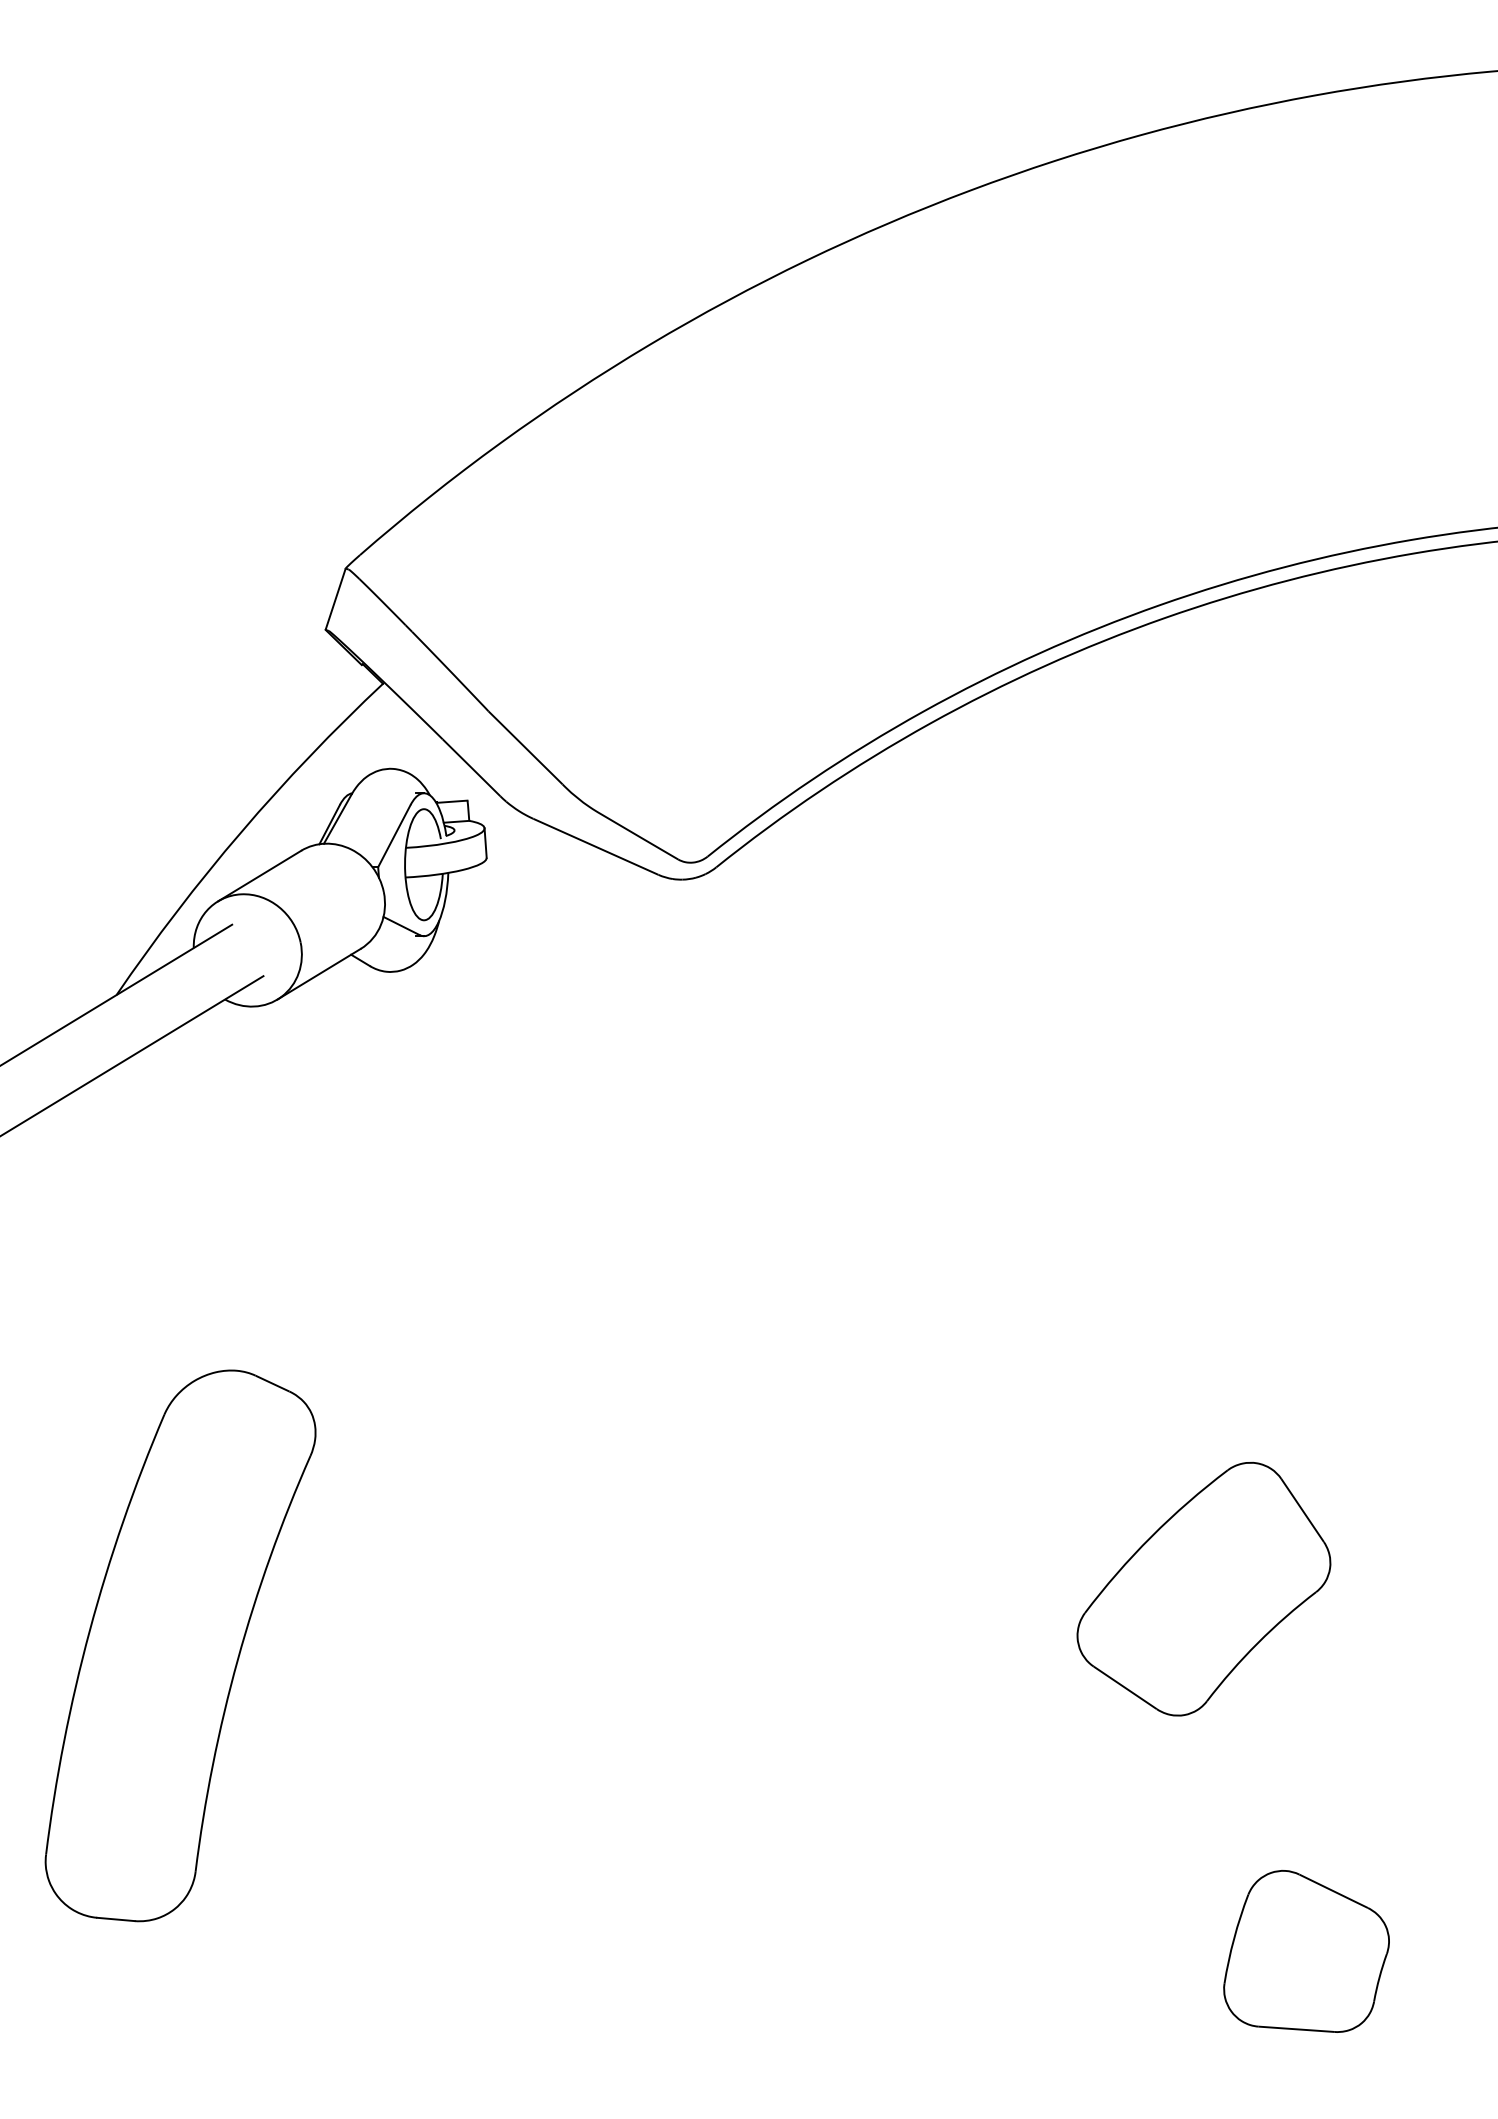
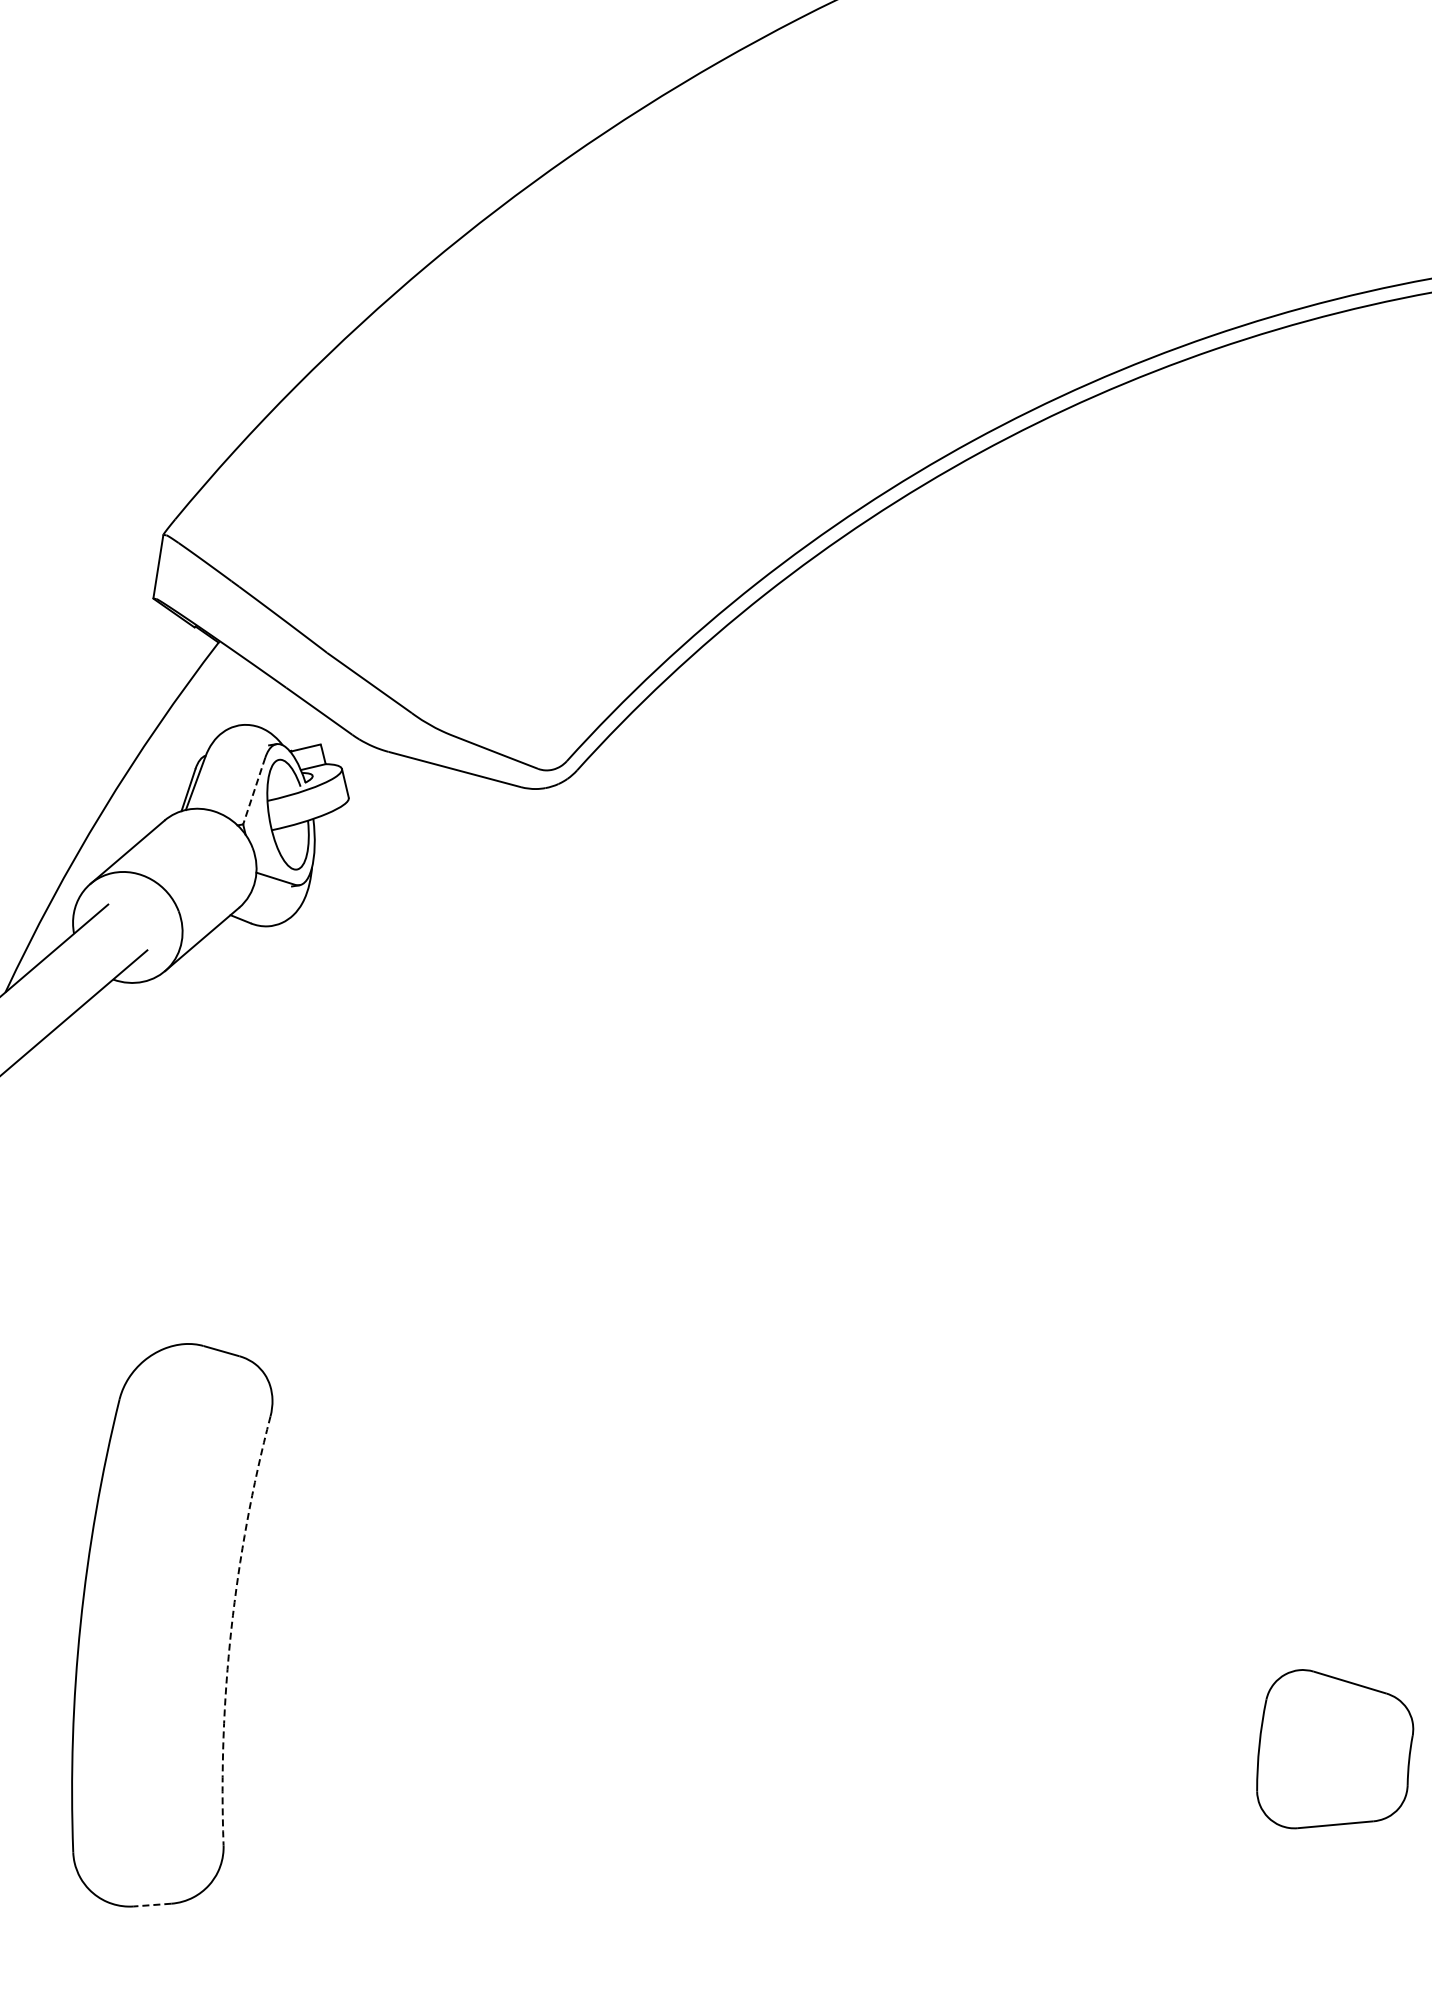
line: (394, 836) -> (254, 791), solid -> dashed
part: (1203, 1588) -> (1173, 1404), removed
arc: (237, 1659) -> (230, 1629), solid -> dashed
line: (115, 1919) -> (152, 1905), solid -> dashed

